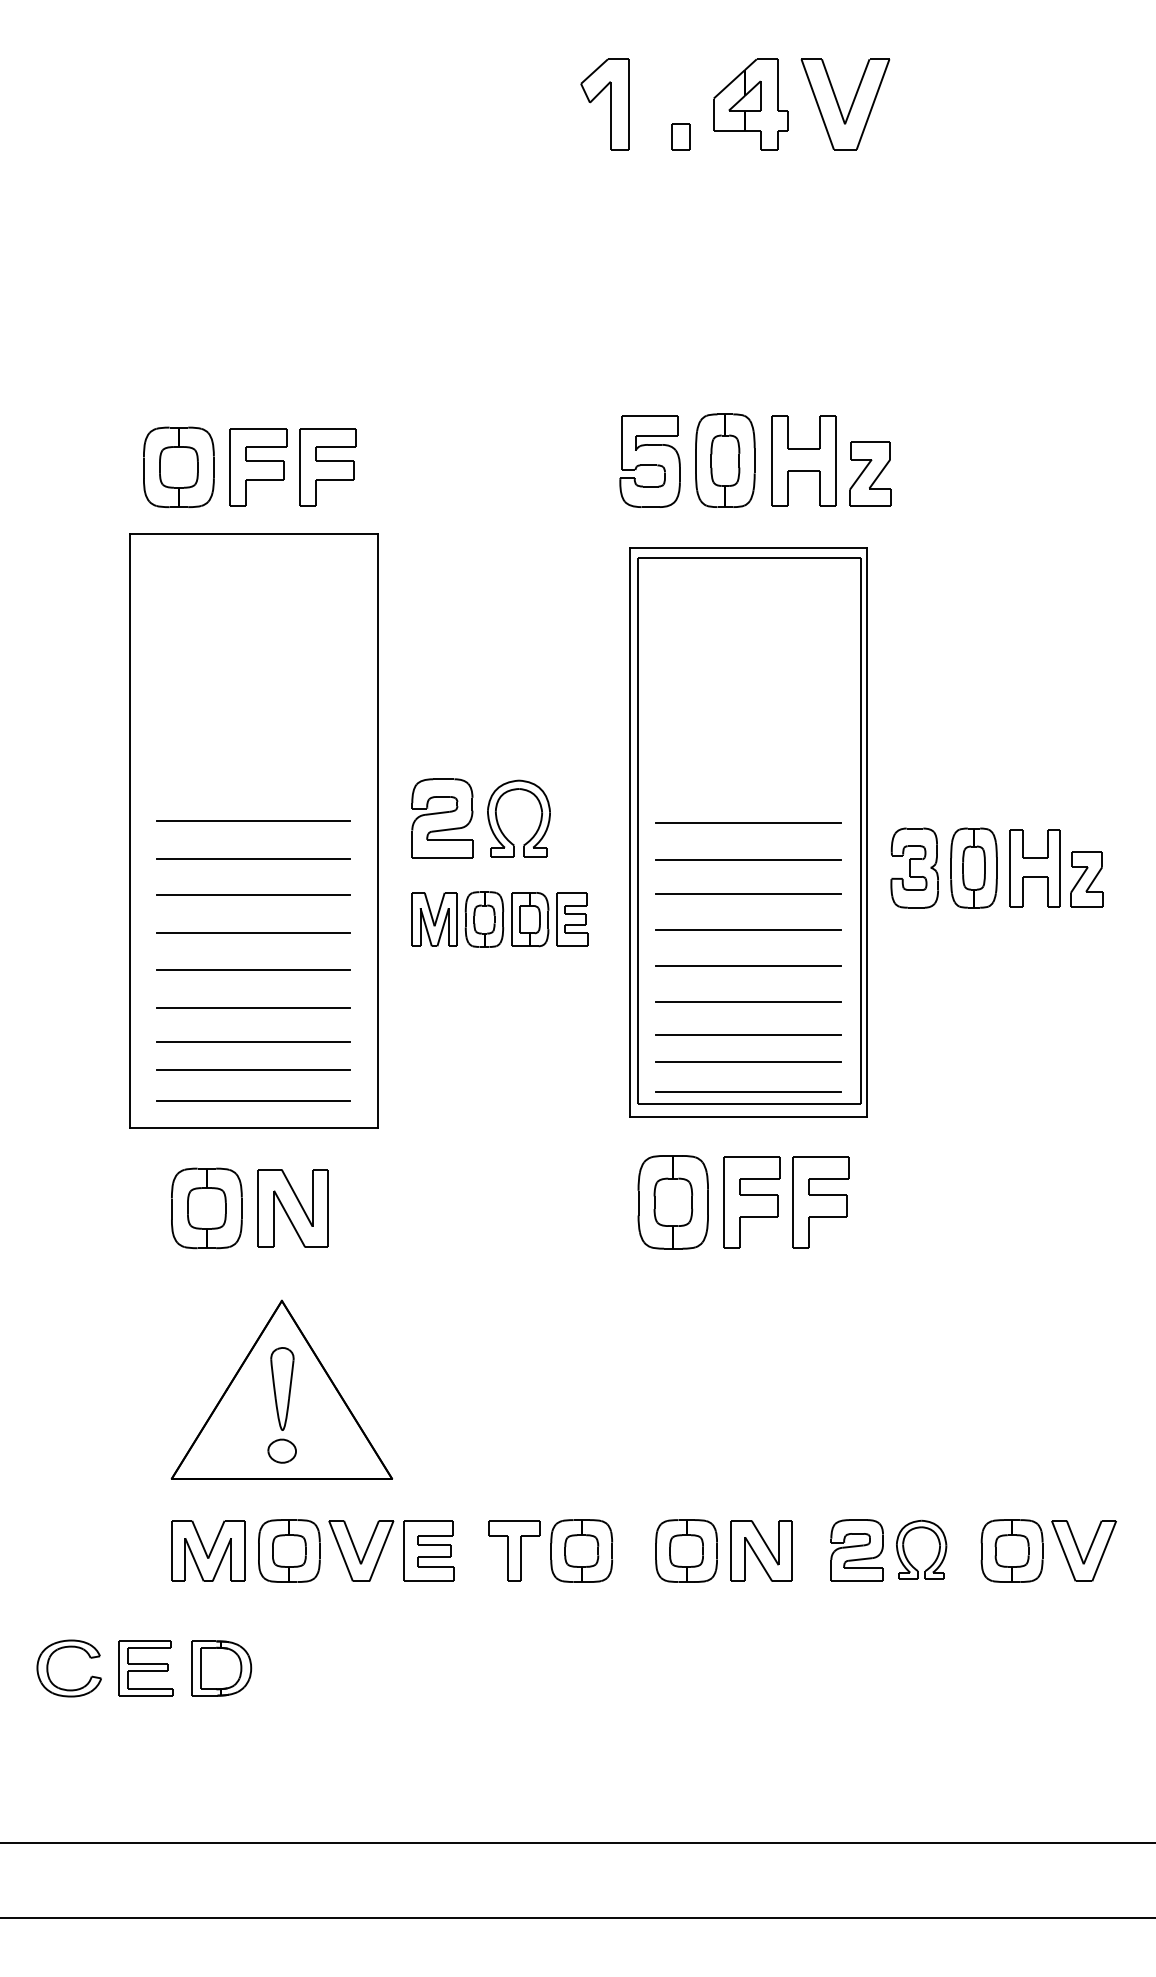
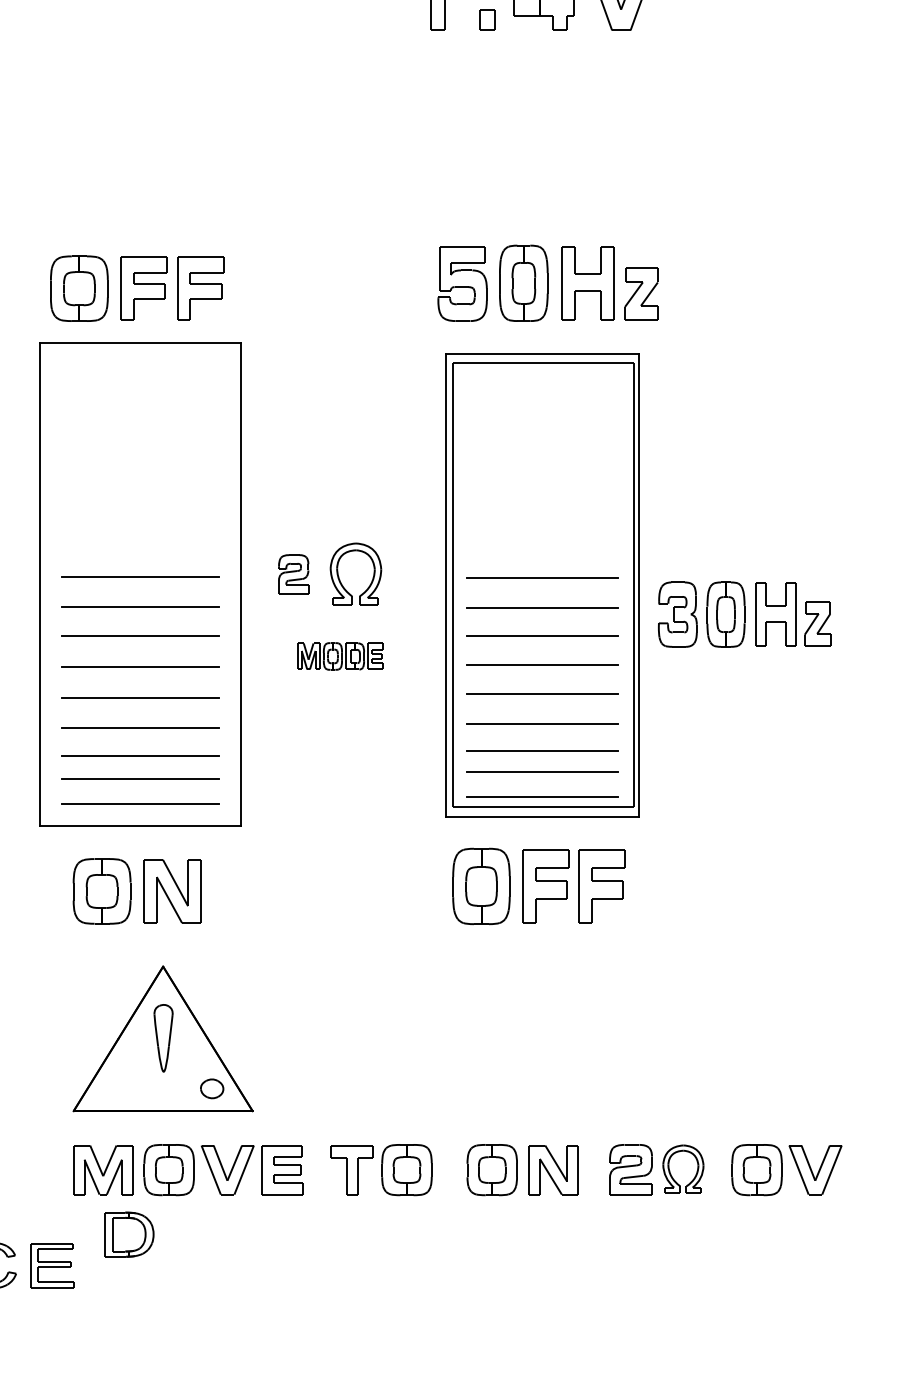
part: (442, 818) -> (293, 574), size x0.6
part: (499, 919) -> (340, 656), size x0.6
part: (281, 1450) -> (211, 1088), moved
part: (221, 1668) -> (129, 1234), moved

